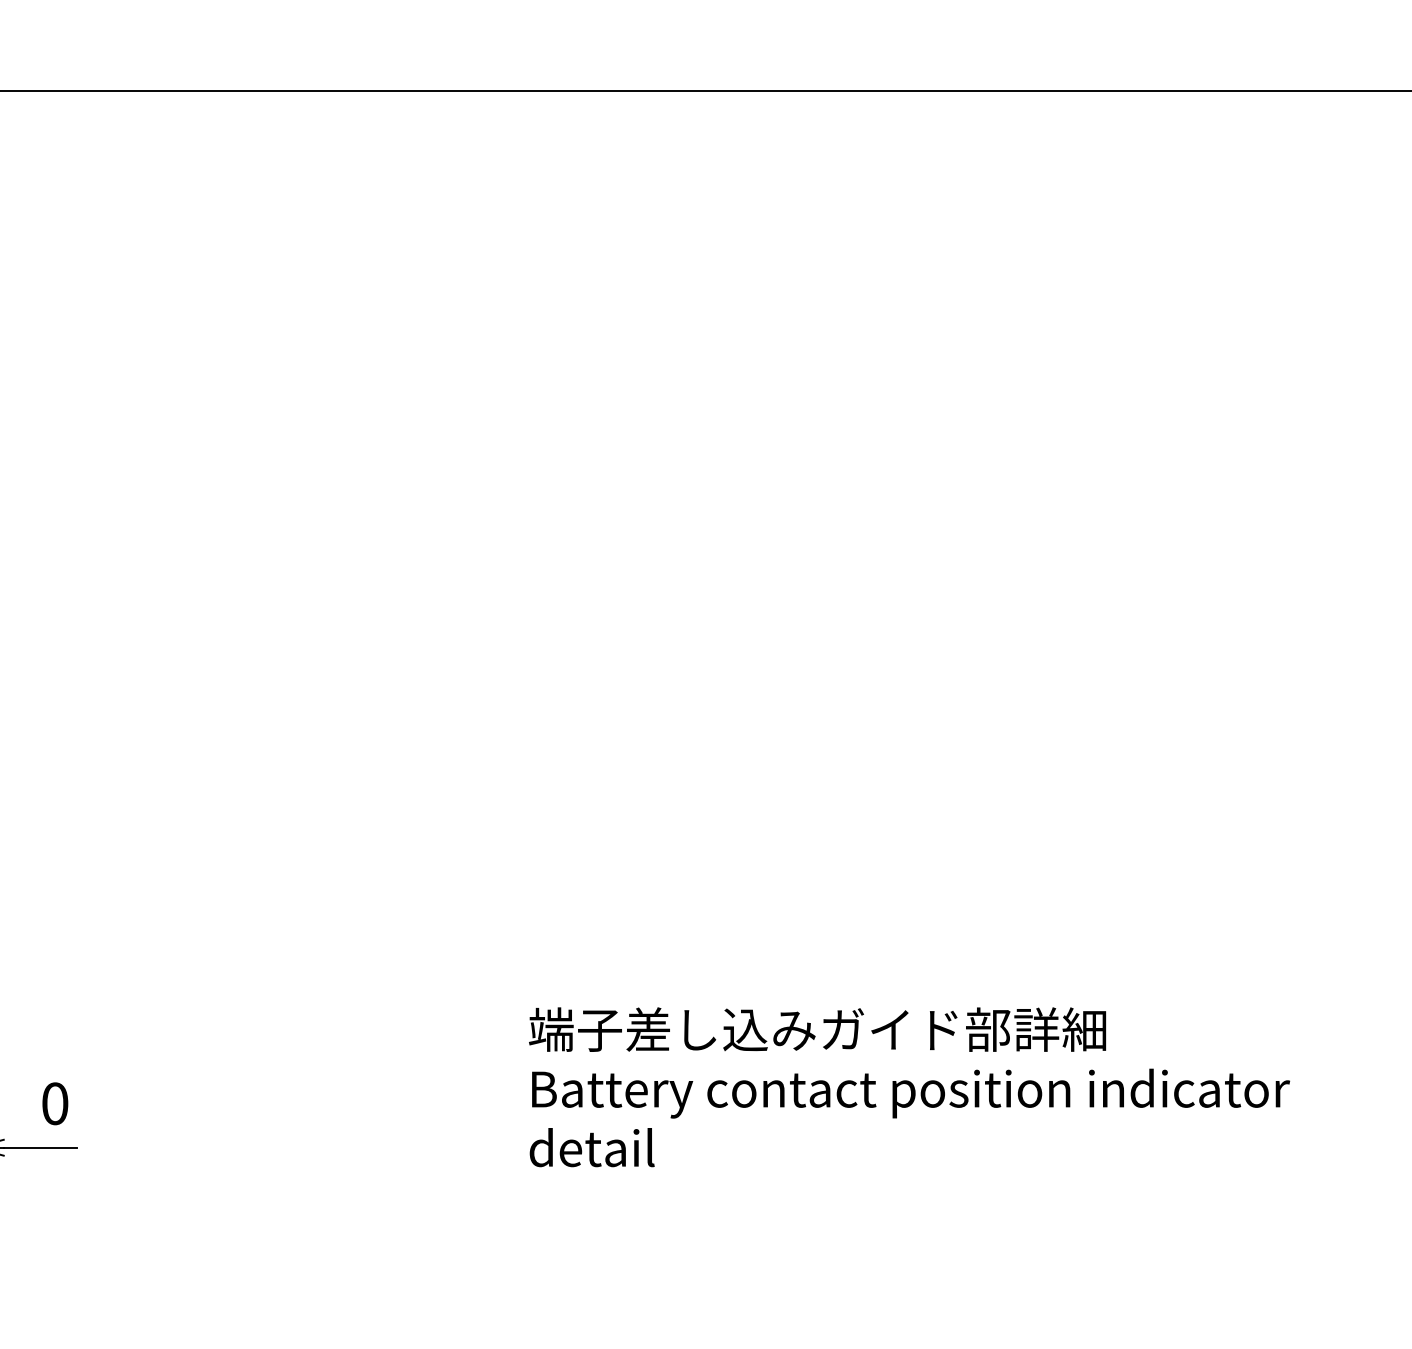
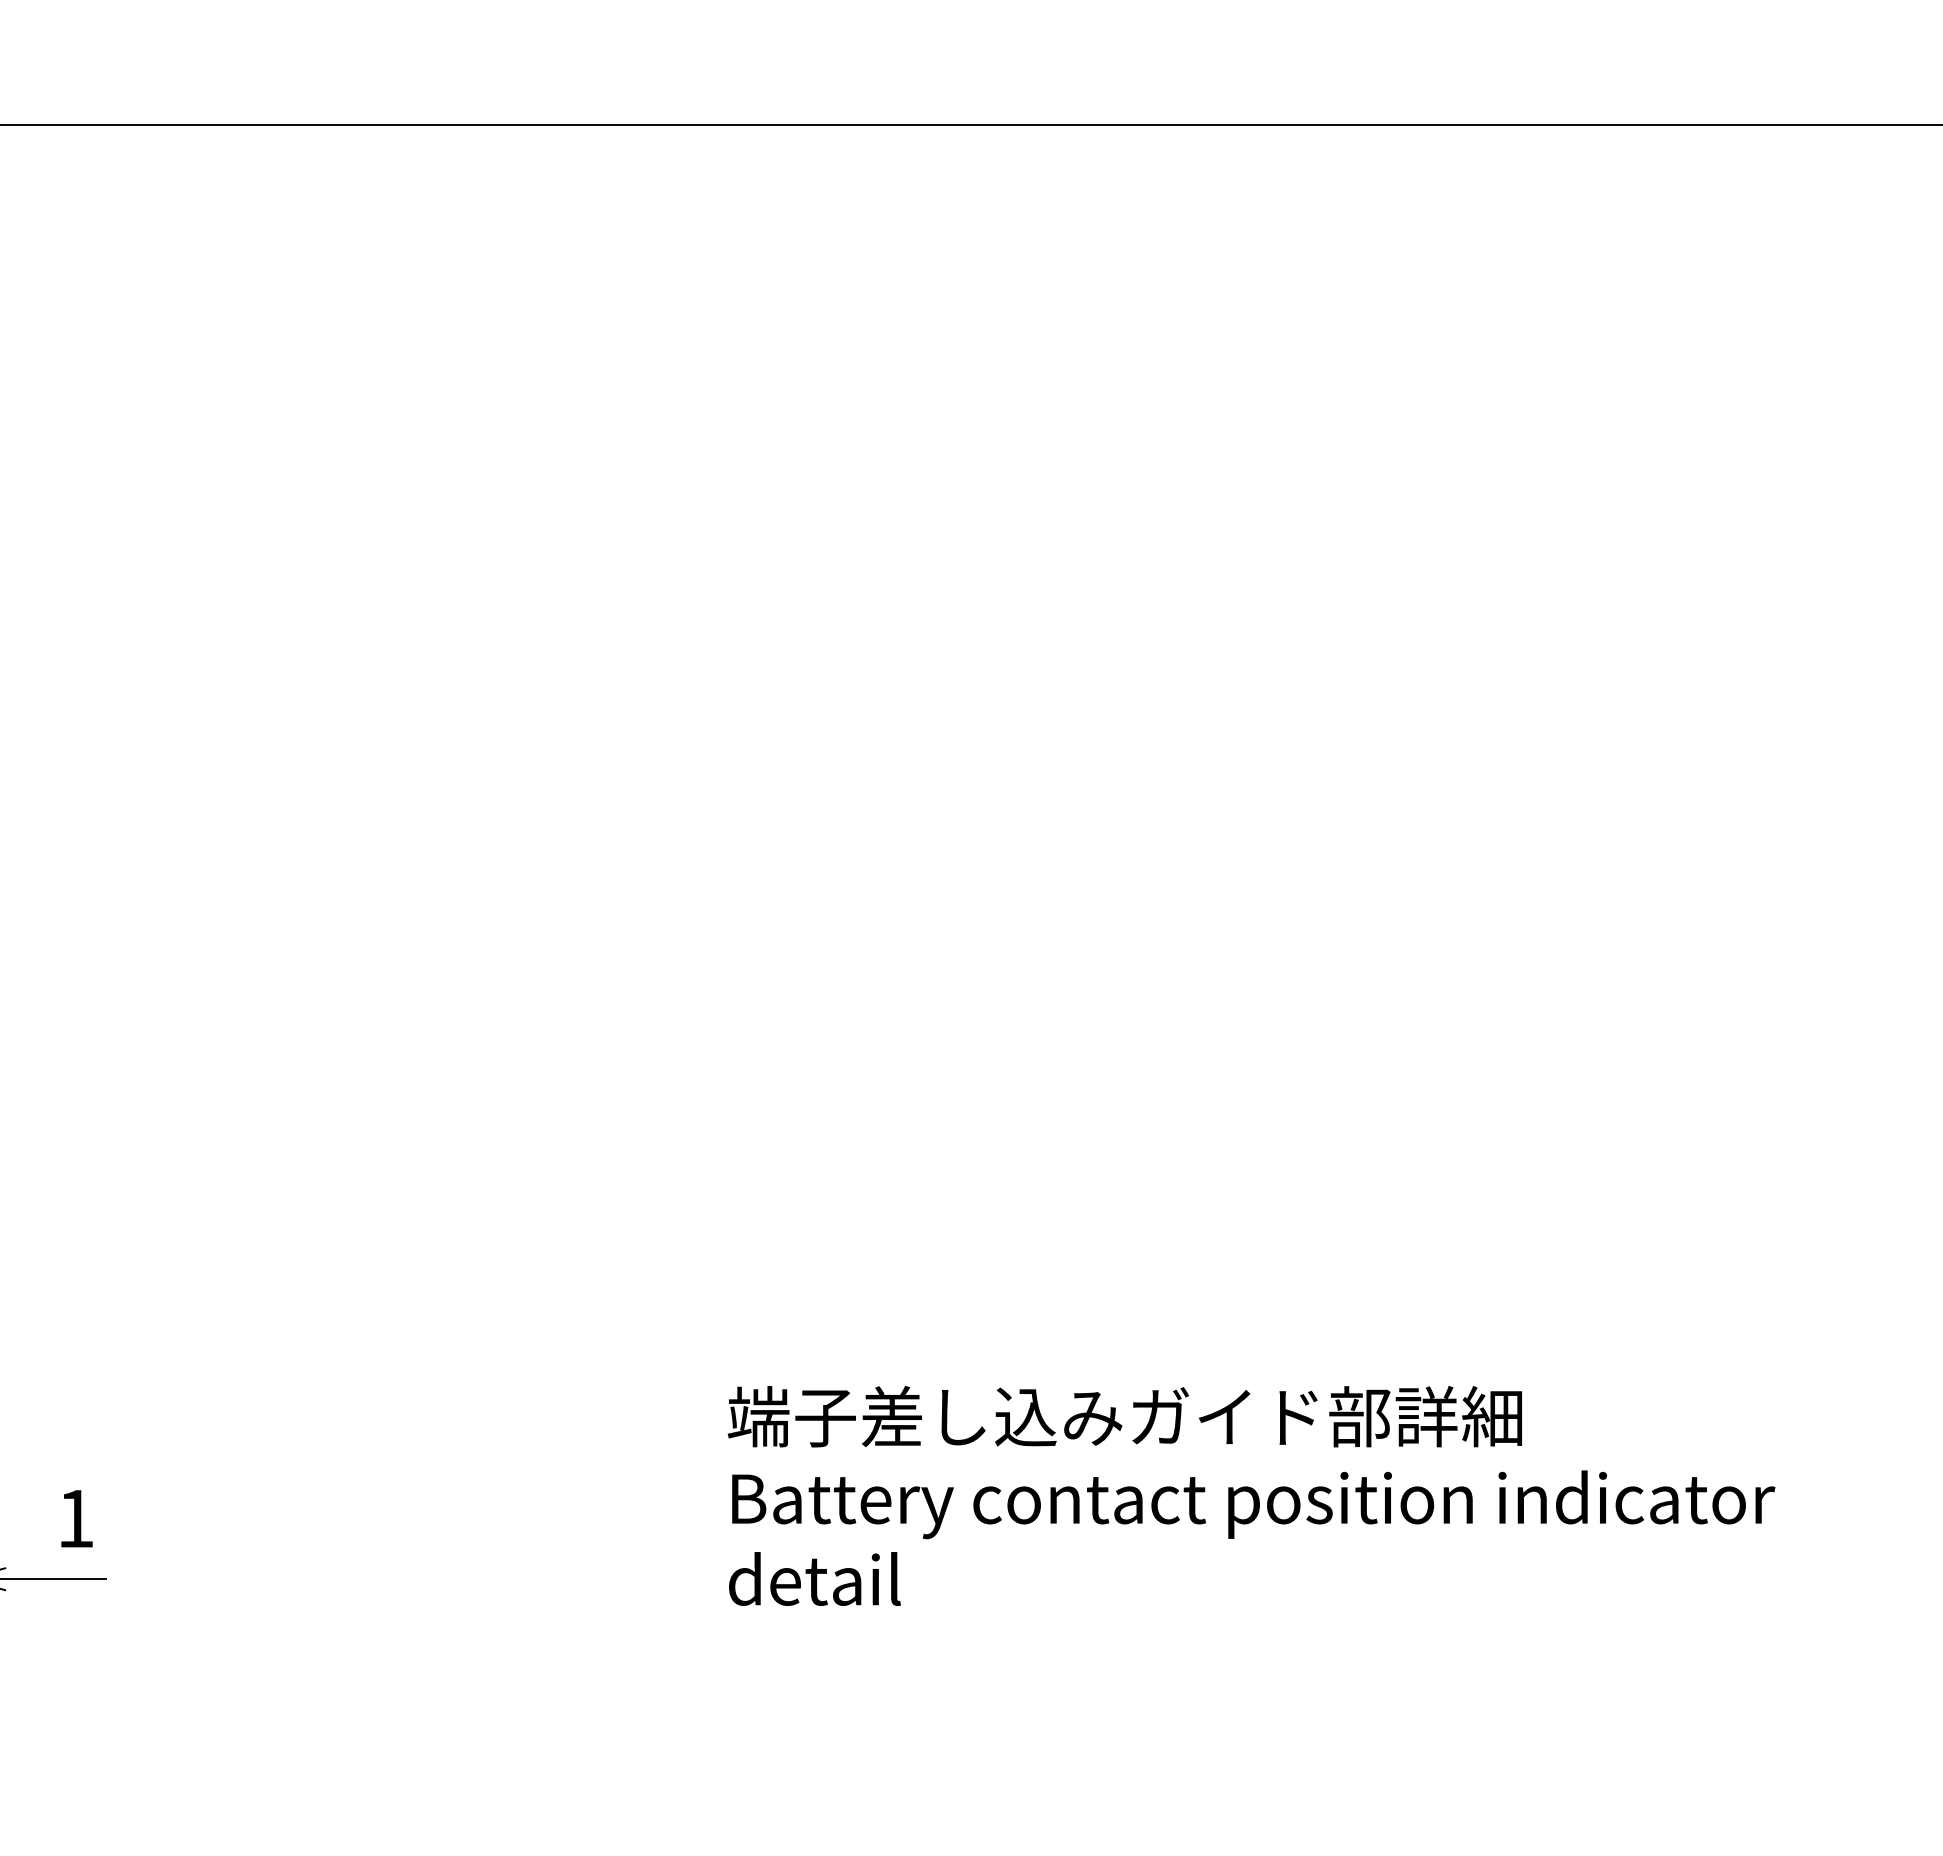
text: (54, 1103) -> (75, 1518), 0 -> 1

